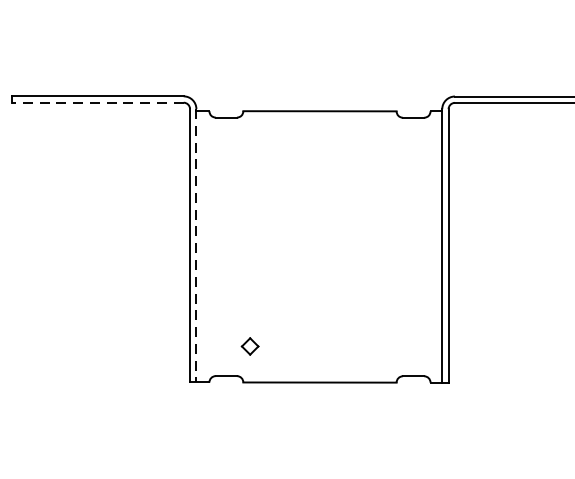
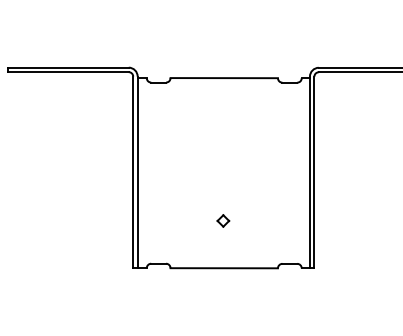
line: (96, 103) -> (67, 72), dashed -> solid
line: (196, 245) -> (137, 172), dashed -> solid
part: (250, 345) -> (223, 220), moved

